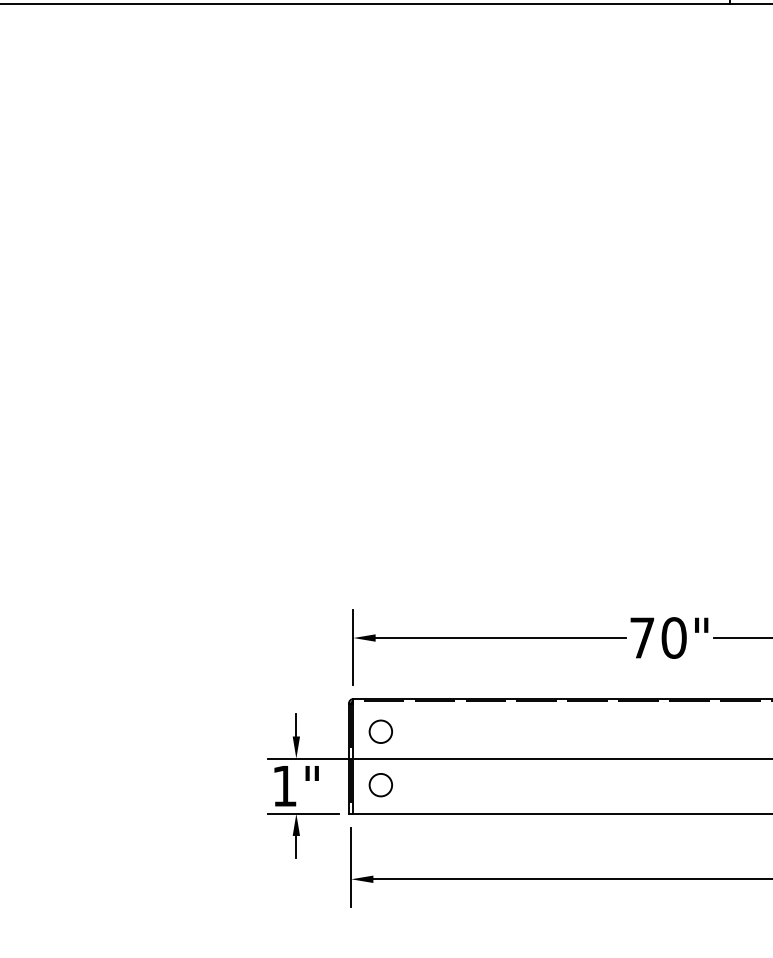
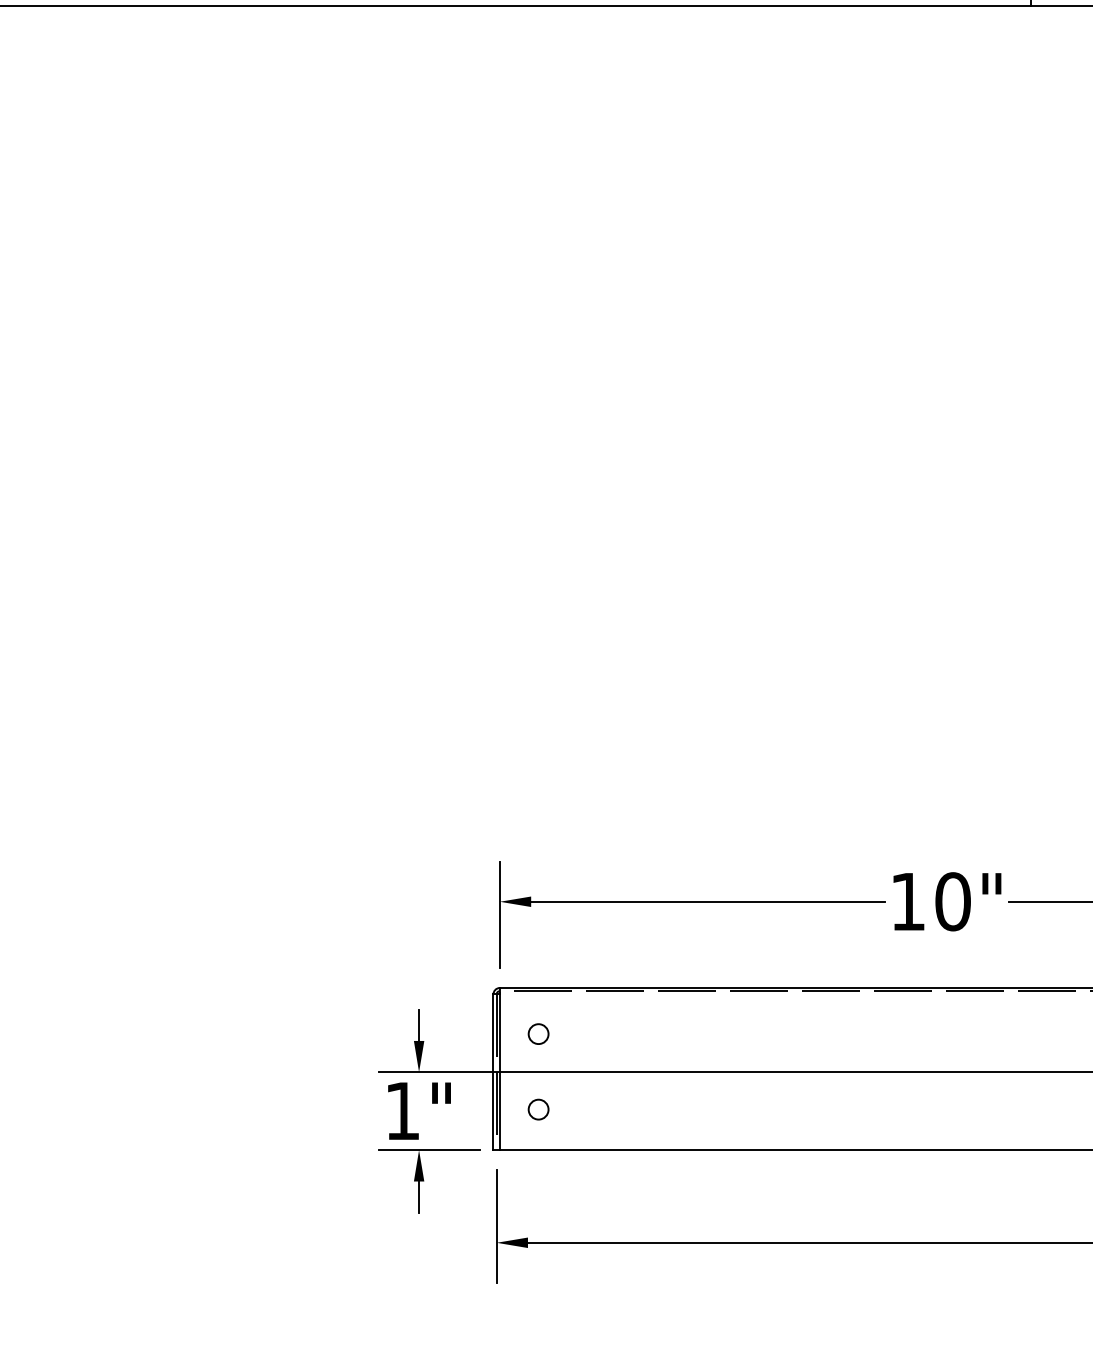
text: (642, 637) -> (908, 901), 70" -> 10"
circle: (380, 731) -> (538, 1033), size x0.62
circle: (380, 784) -> (538, 1108), size x0.62

